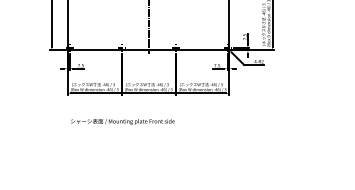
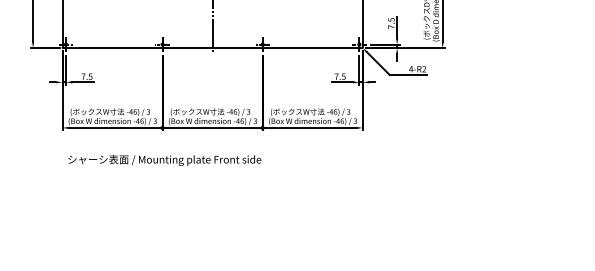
text: (122, 121) -> (164, 159), moved

